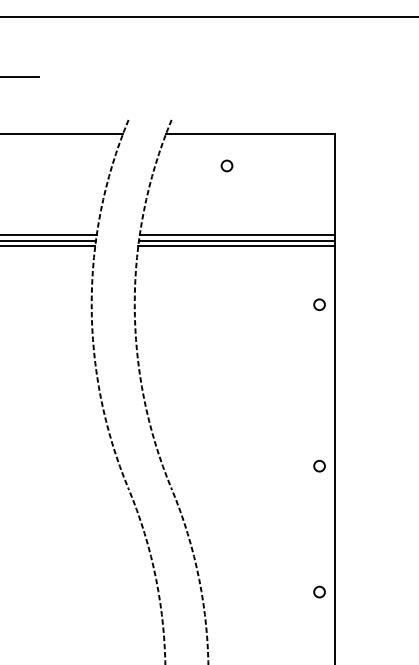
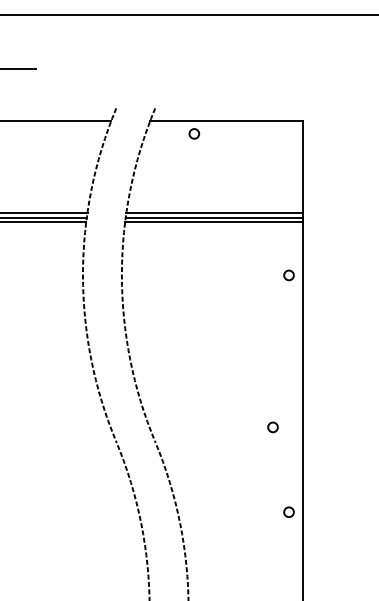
circle: (227, 165) -> (194, 133), moved
circle: (318, 466) -> (272, 427), moved
circle: (318, 591) -> (288, 511), moved

